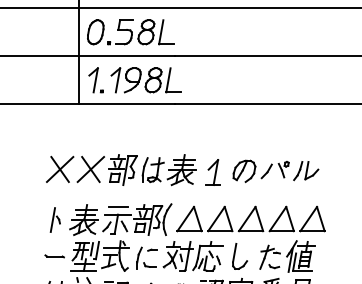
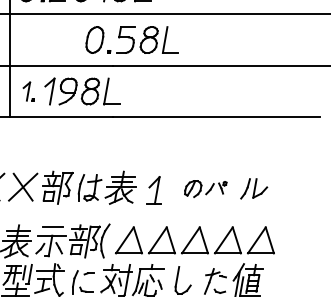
part: (130, 32) -> (132, 40), moved
part: (95, 80) -> (28, 91), size x0.7
part: (260, 170) -> (205, 188), size x0.7

